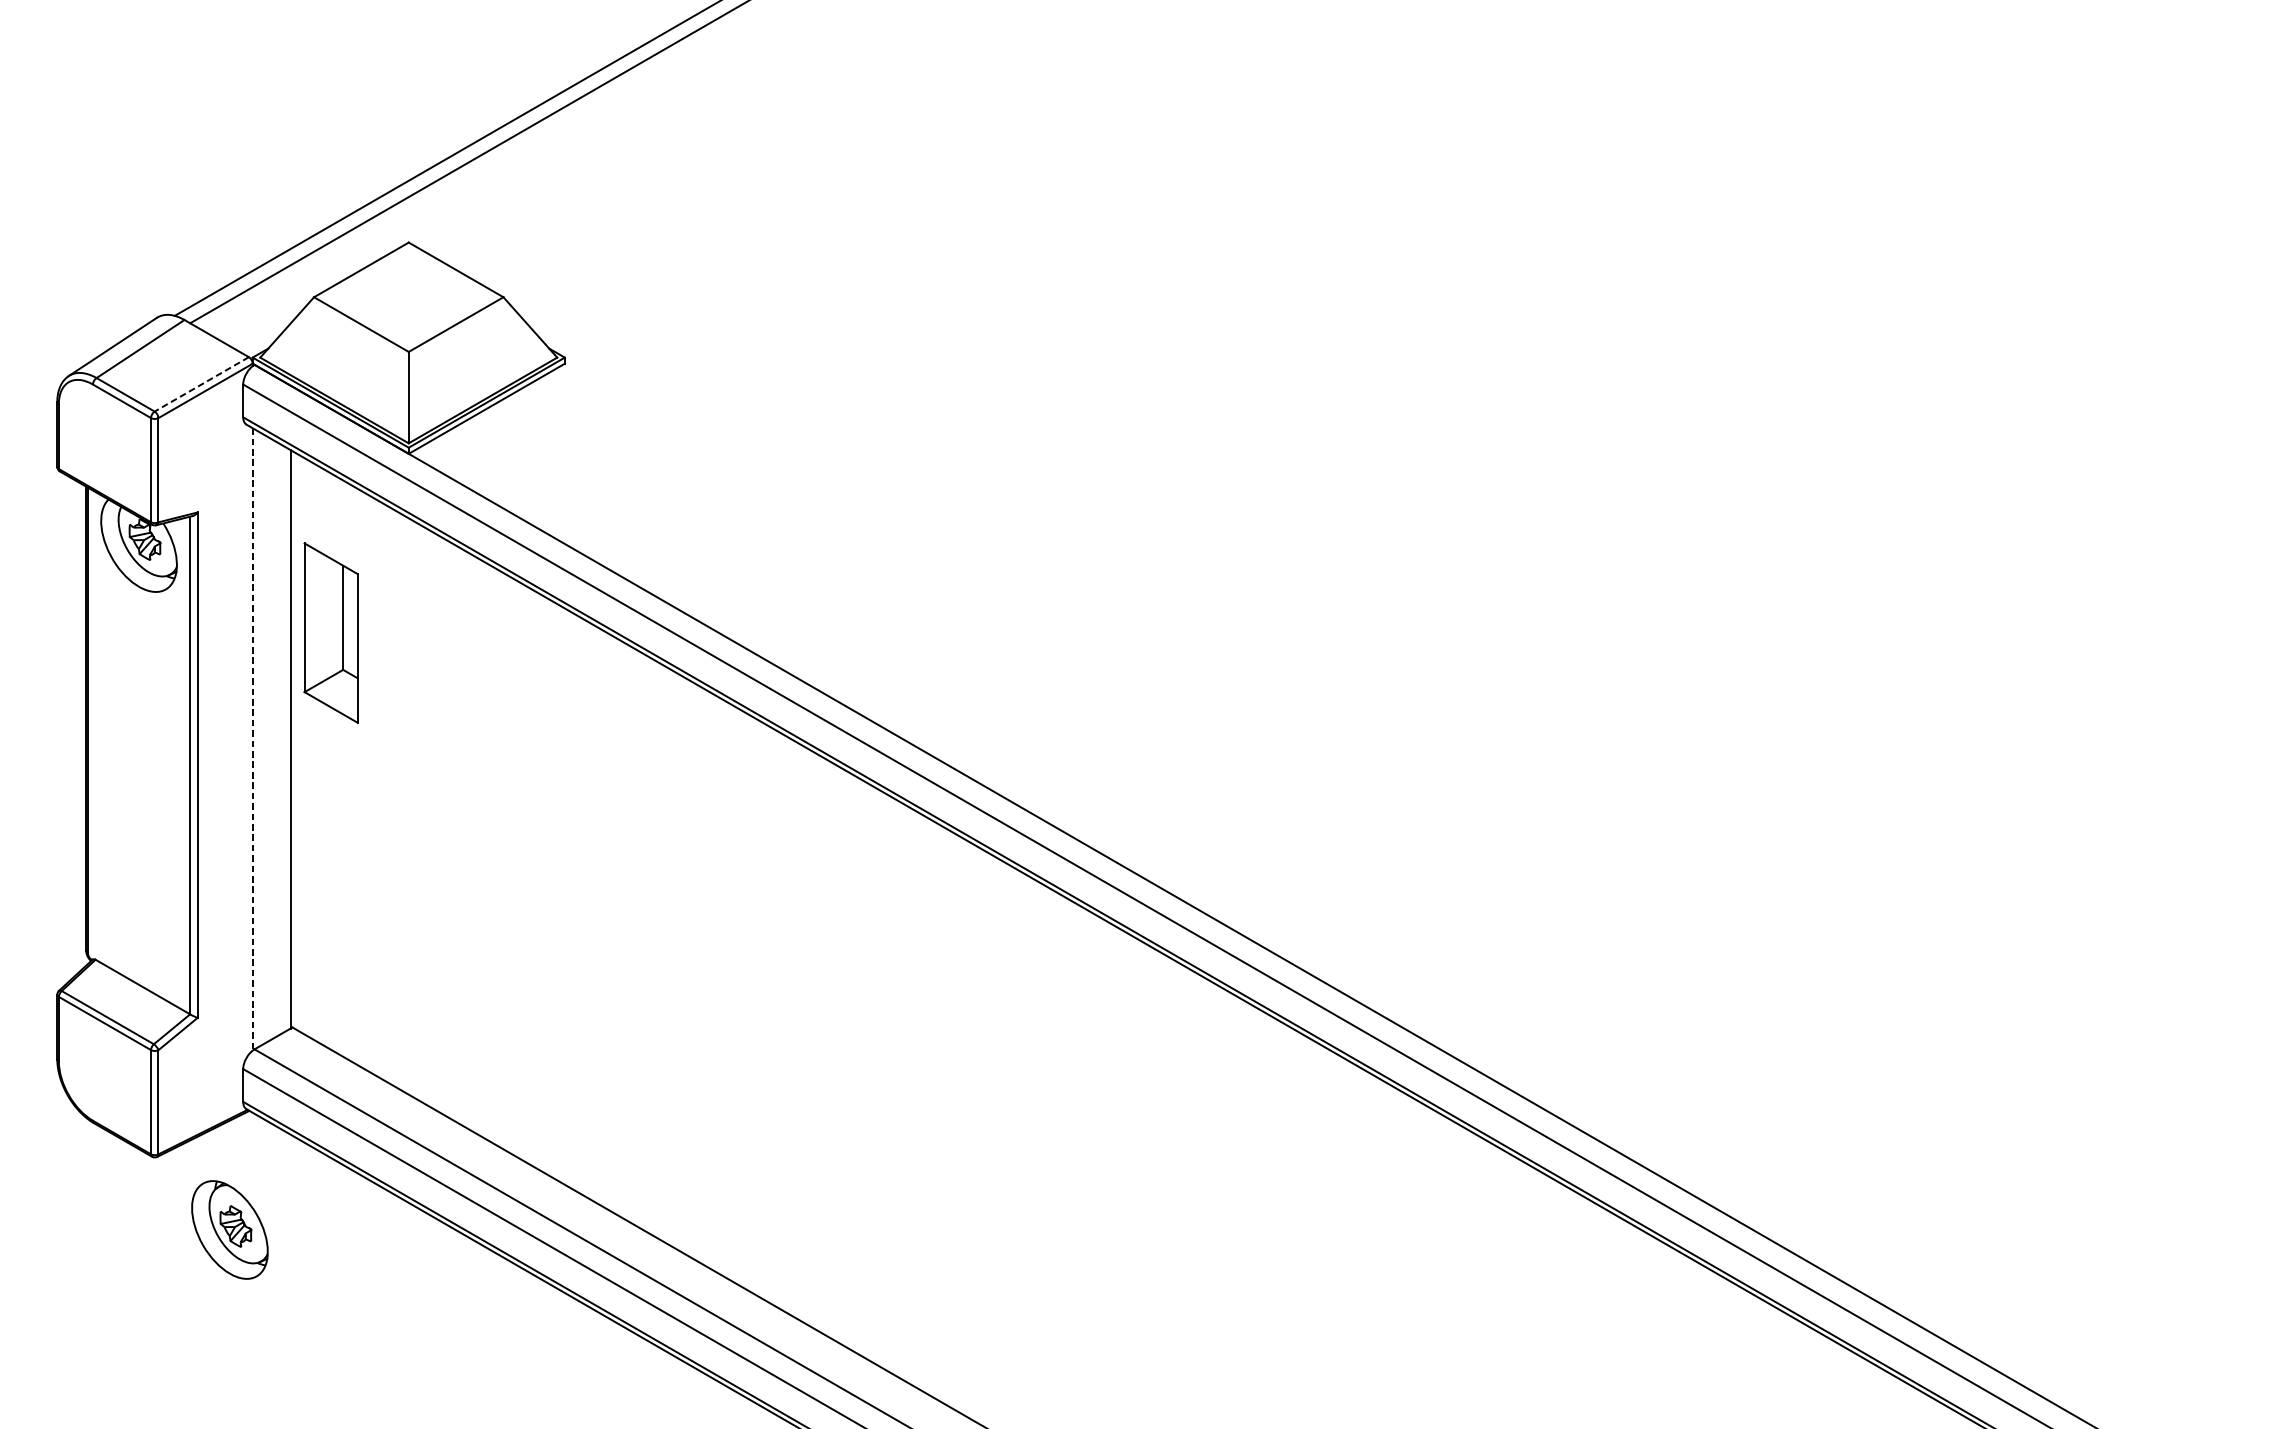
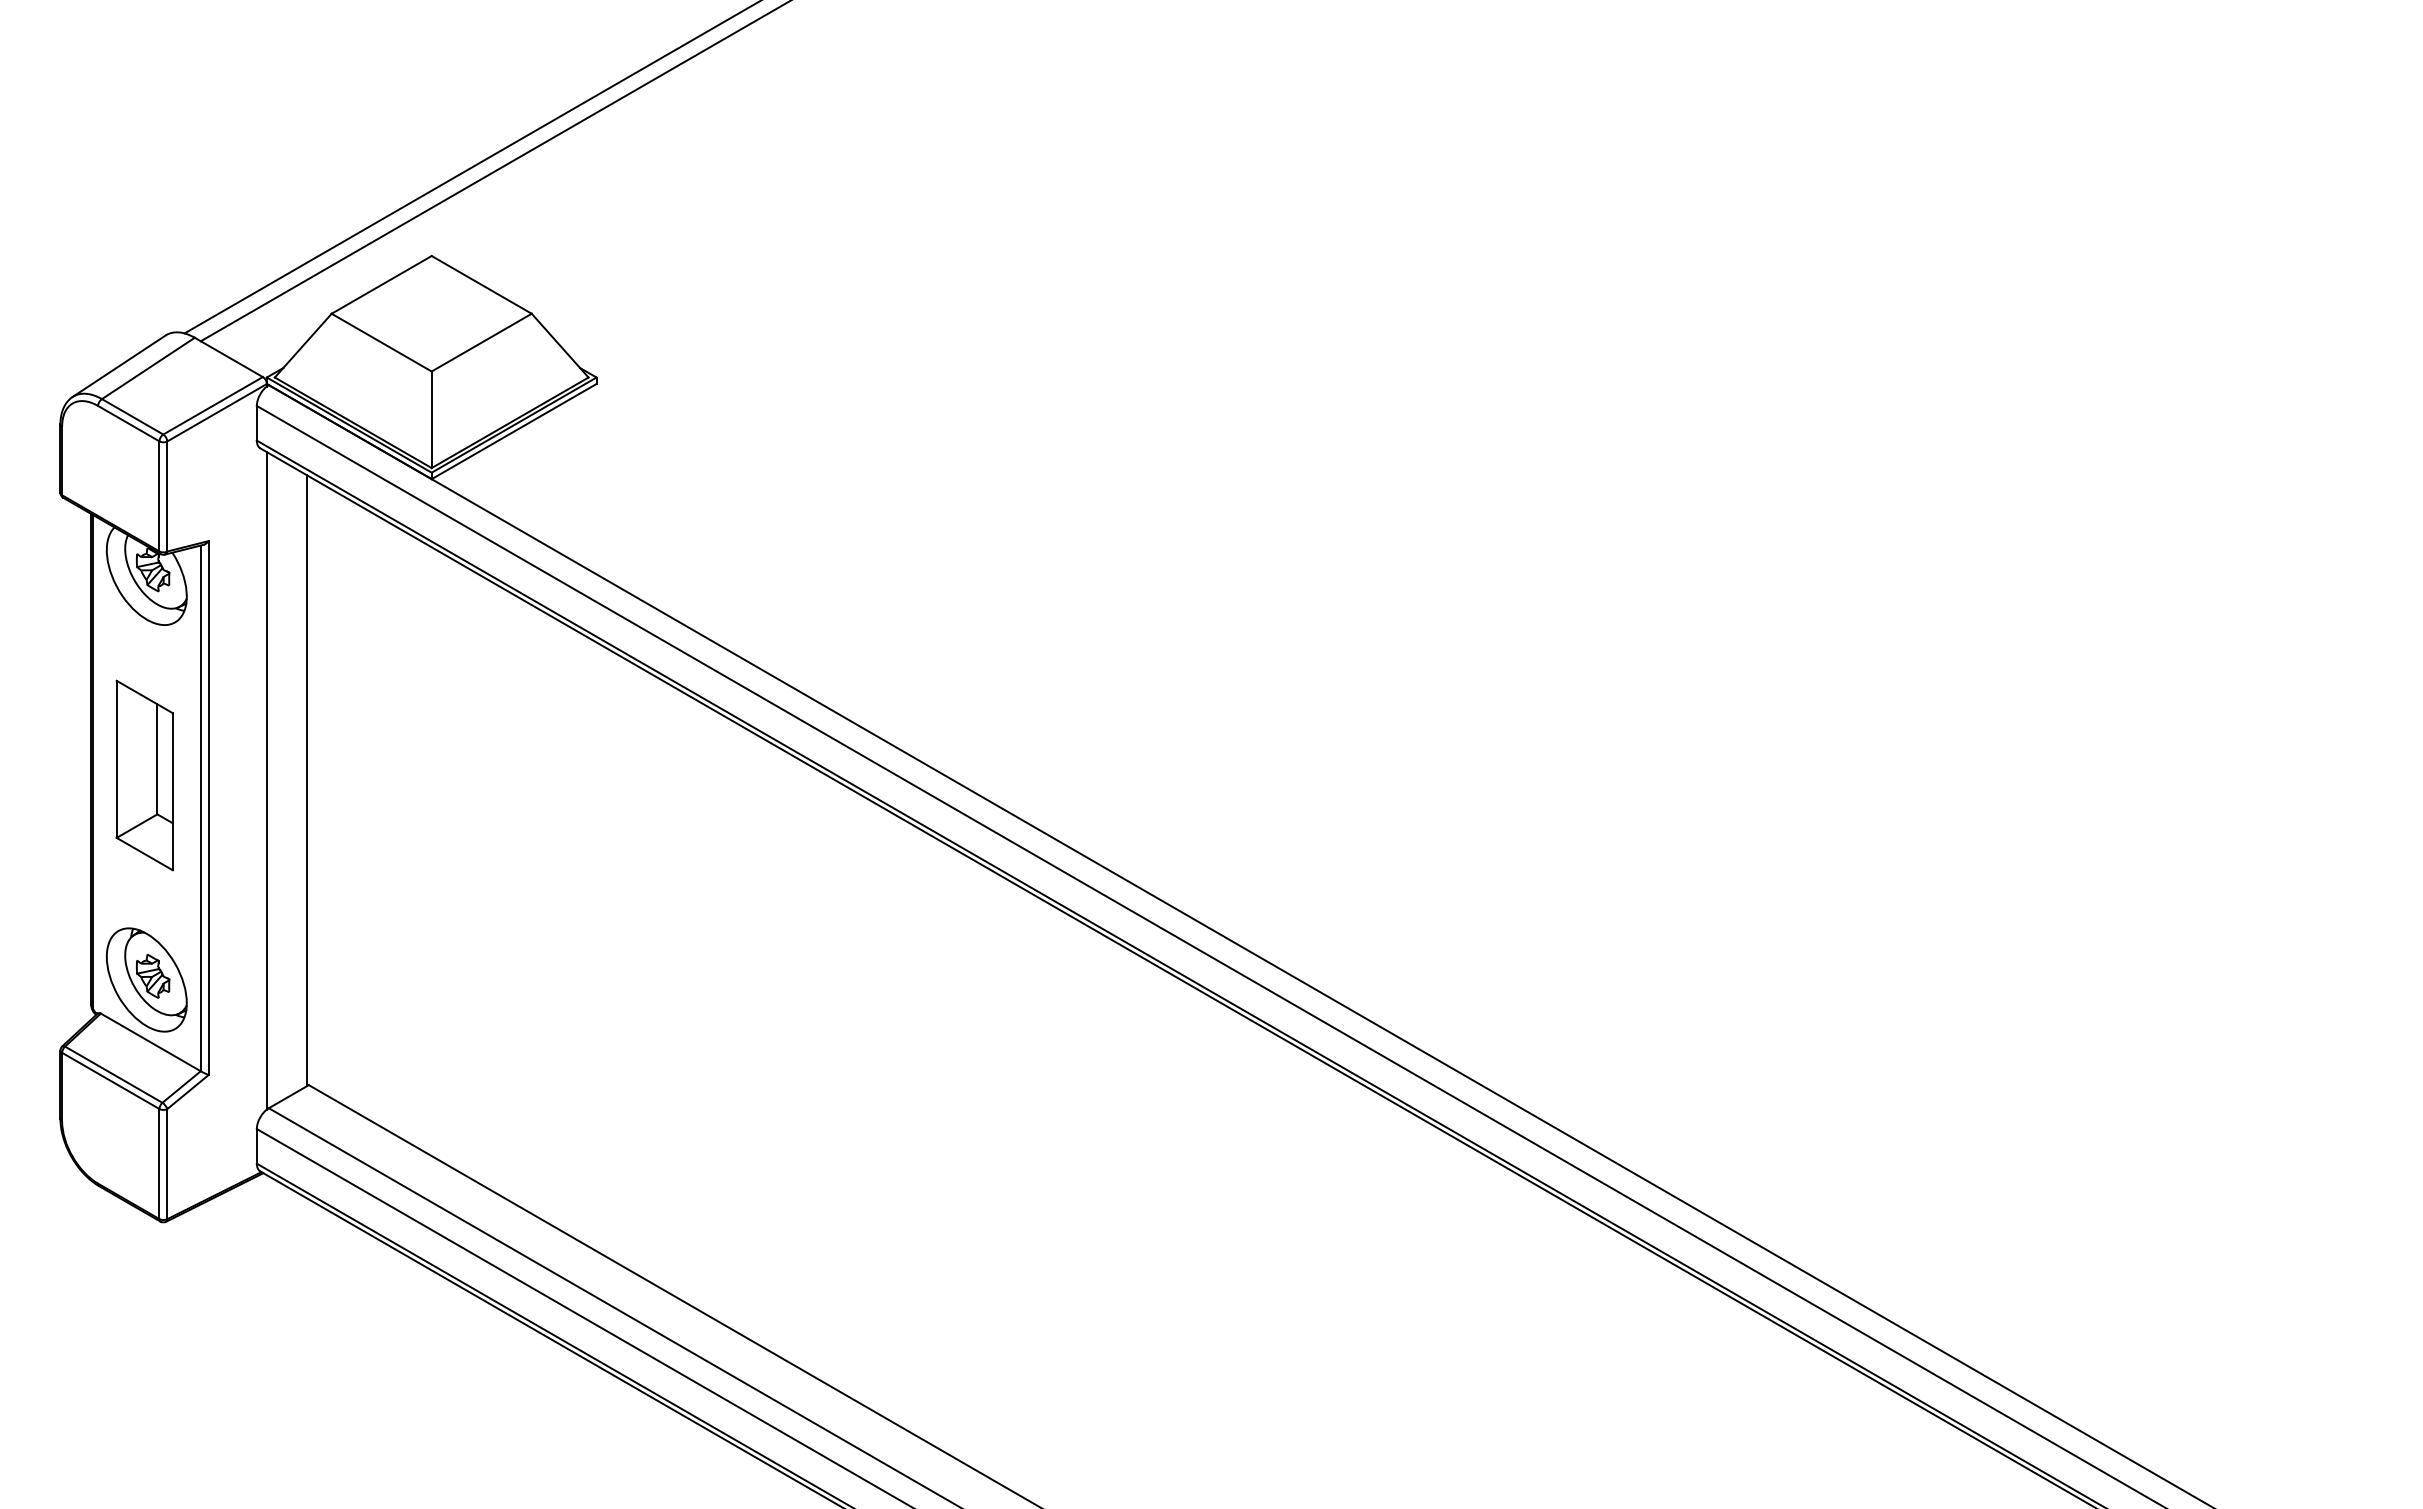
line: (201, 385) -> (212, 406), dashed -> solid
part: (330, 633) -> (144, 775), moved
line: (252, 739) -> (266, 780), dashed -> solid
part: (229, 1229) -> (146, 979), moved

